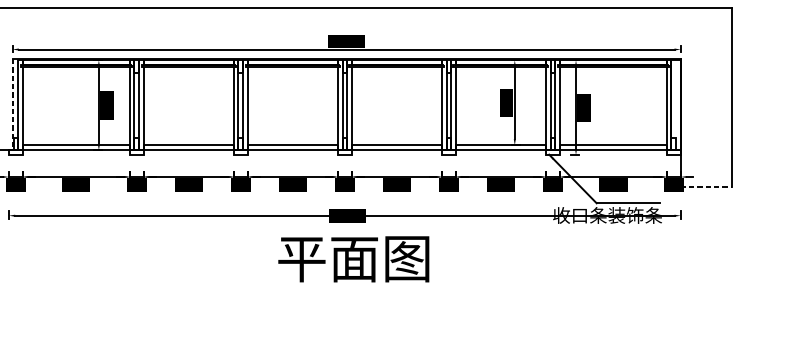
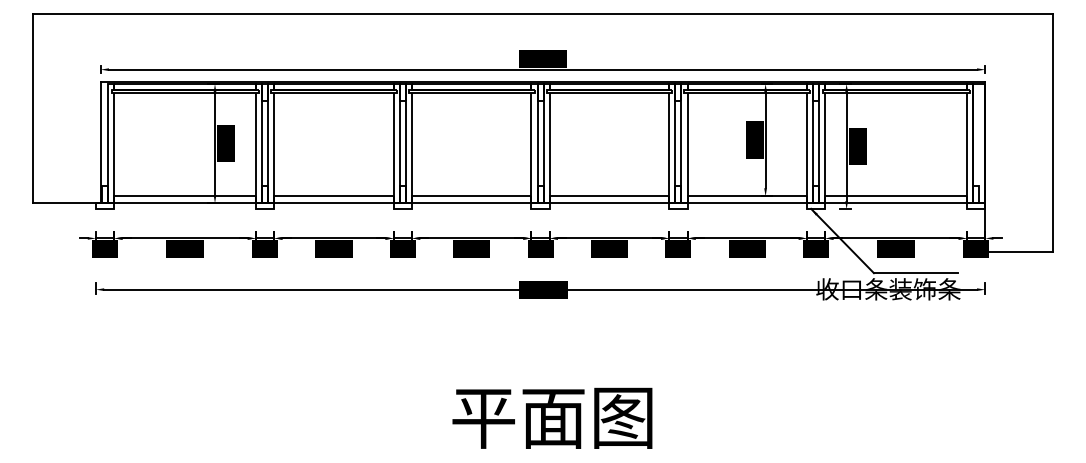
line: (12, 104) -> (100, 142), dashed -> solid
line: (706, 187) -> (1019, 252), dashed -> solid
text: (353, 258) -> (552, 417), moved

